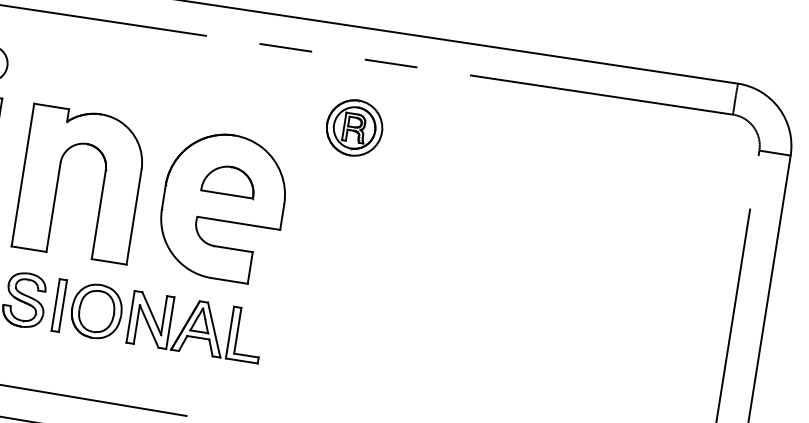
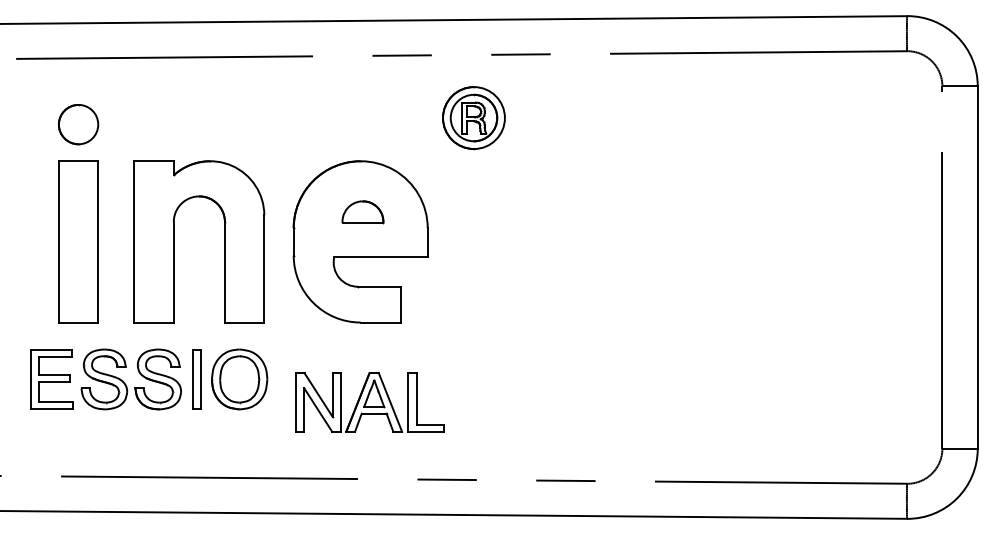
part: (354, 128) -> (473, 118), moved
part: (228, 181) -> (362, 212), size x0.7
part: (195, 327) -> (369, 402), moved

